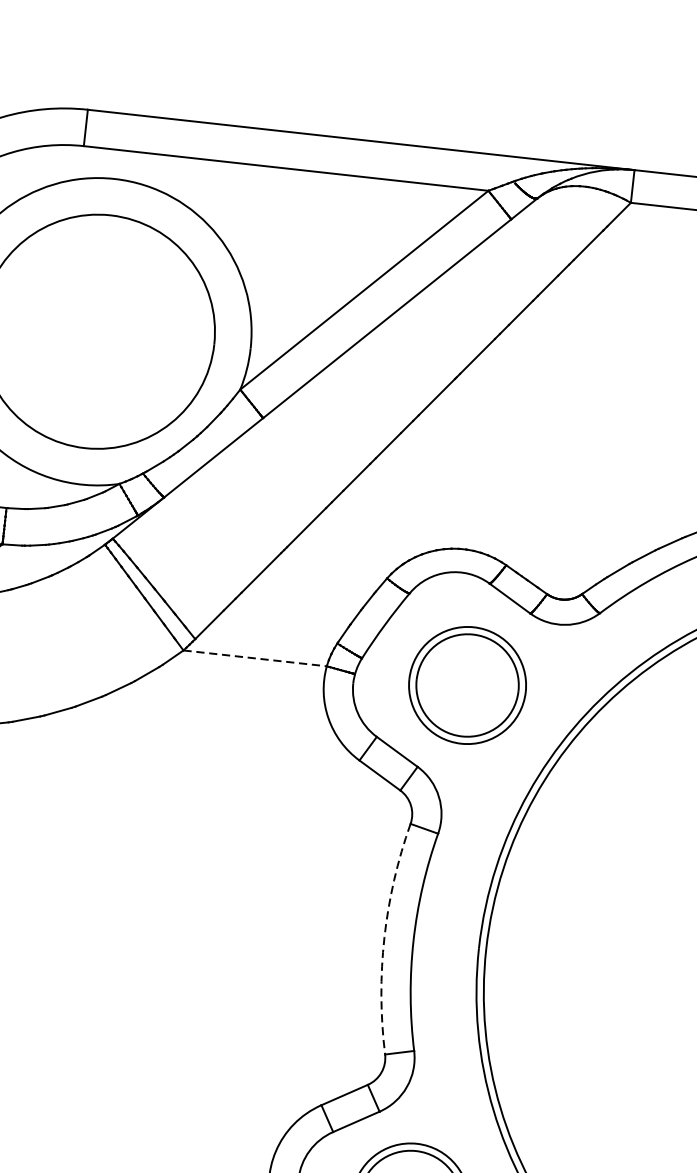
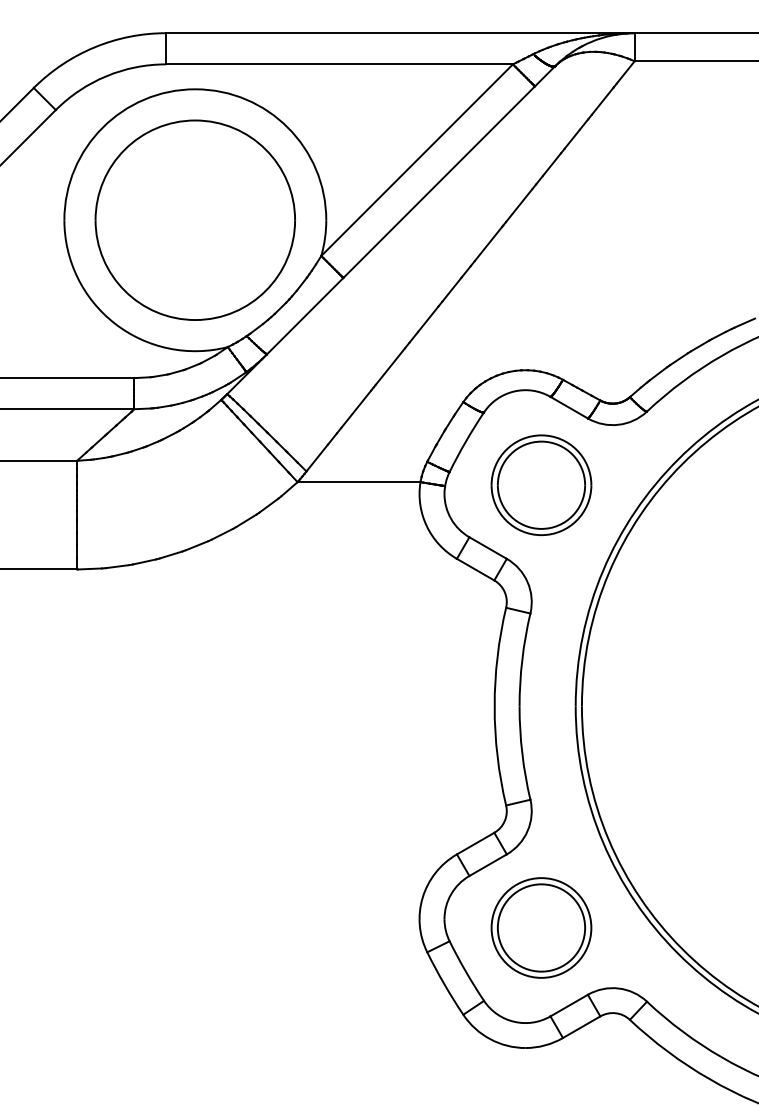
line: (255, 658) -> (359, 482), dashed -> solid
arc: (384, 937) -> (494, 706), dashed -> solid

